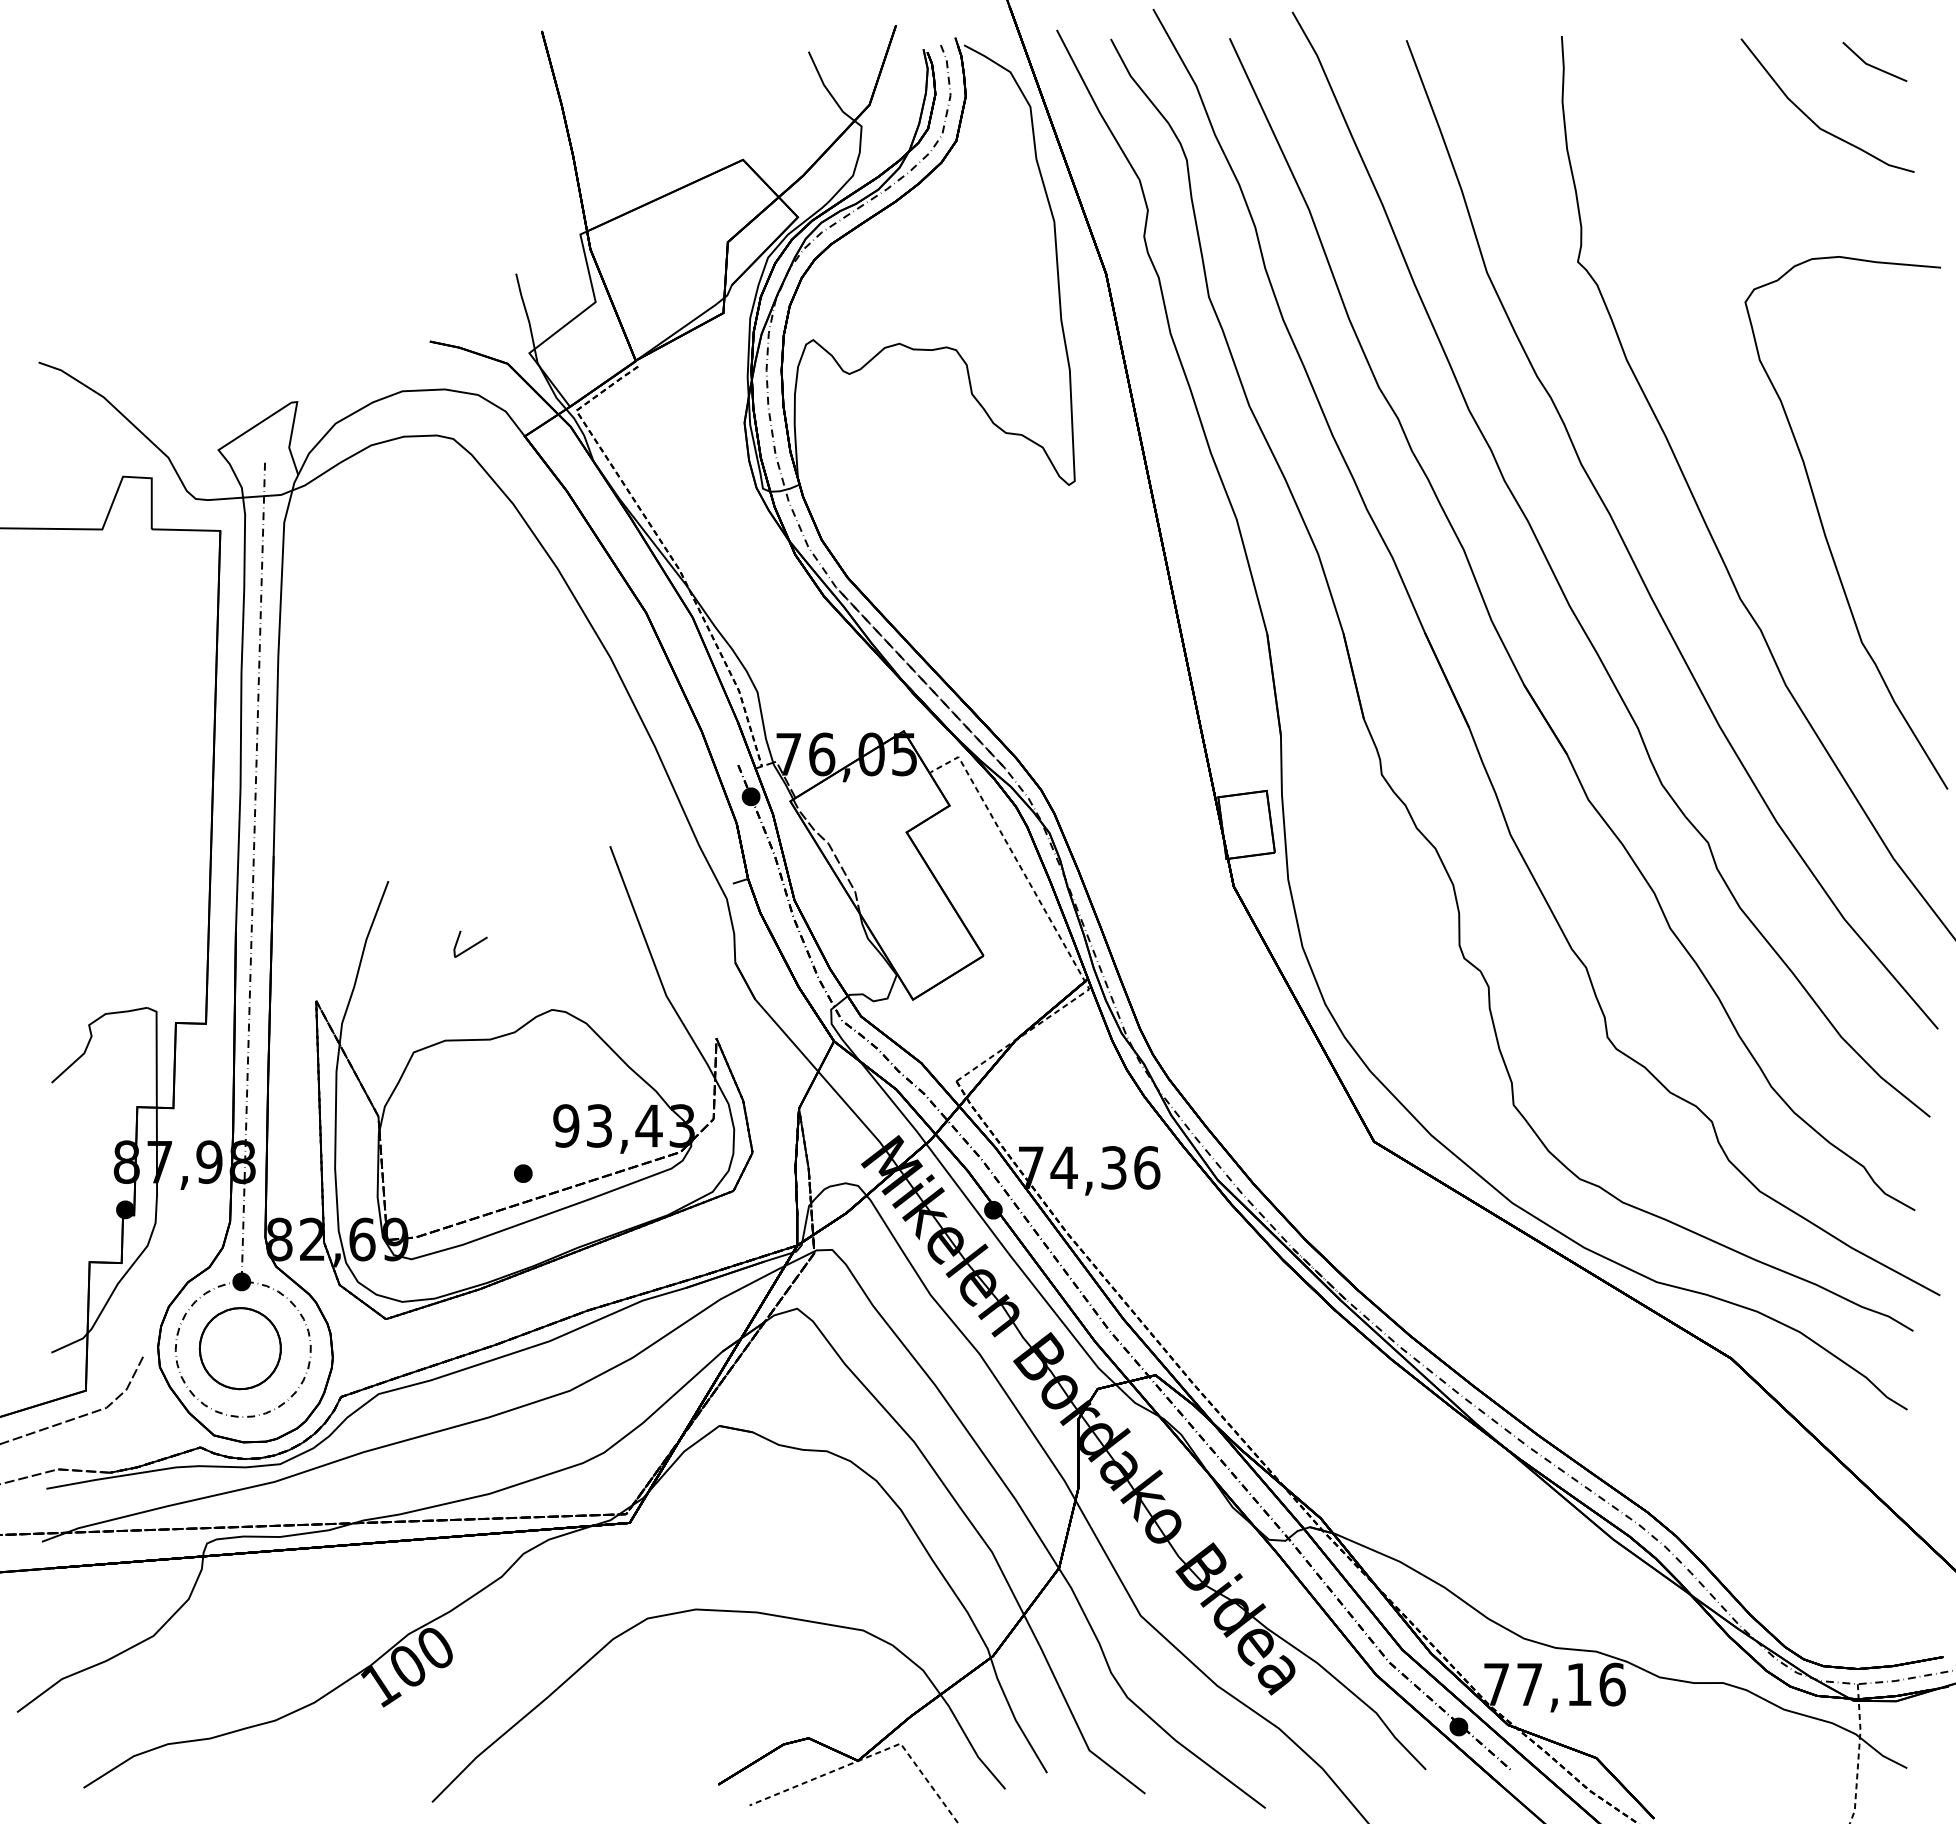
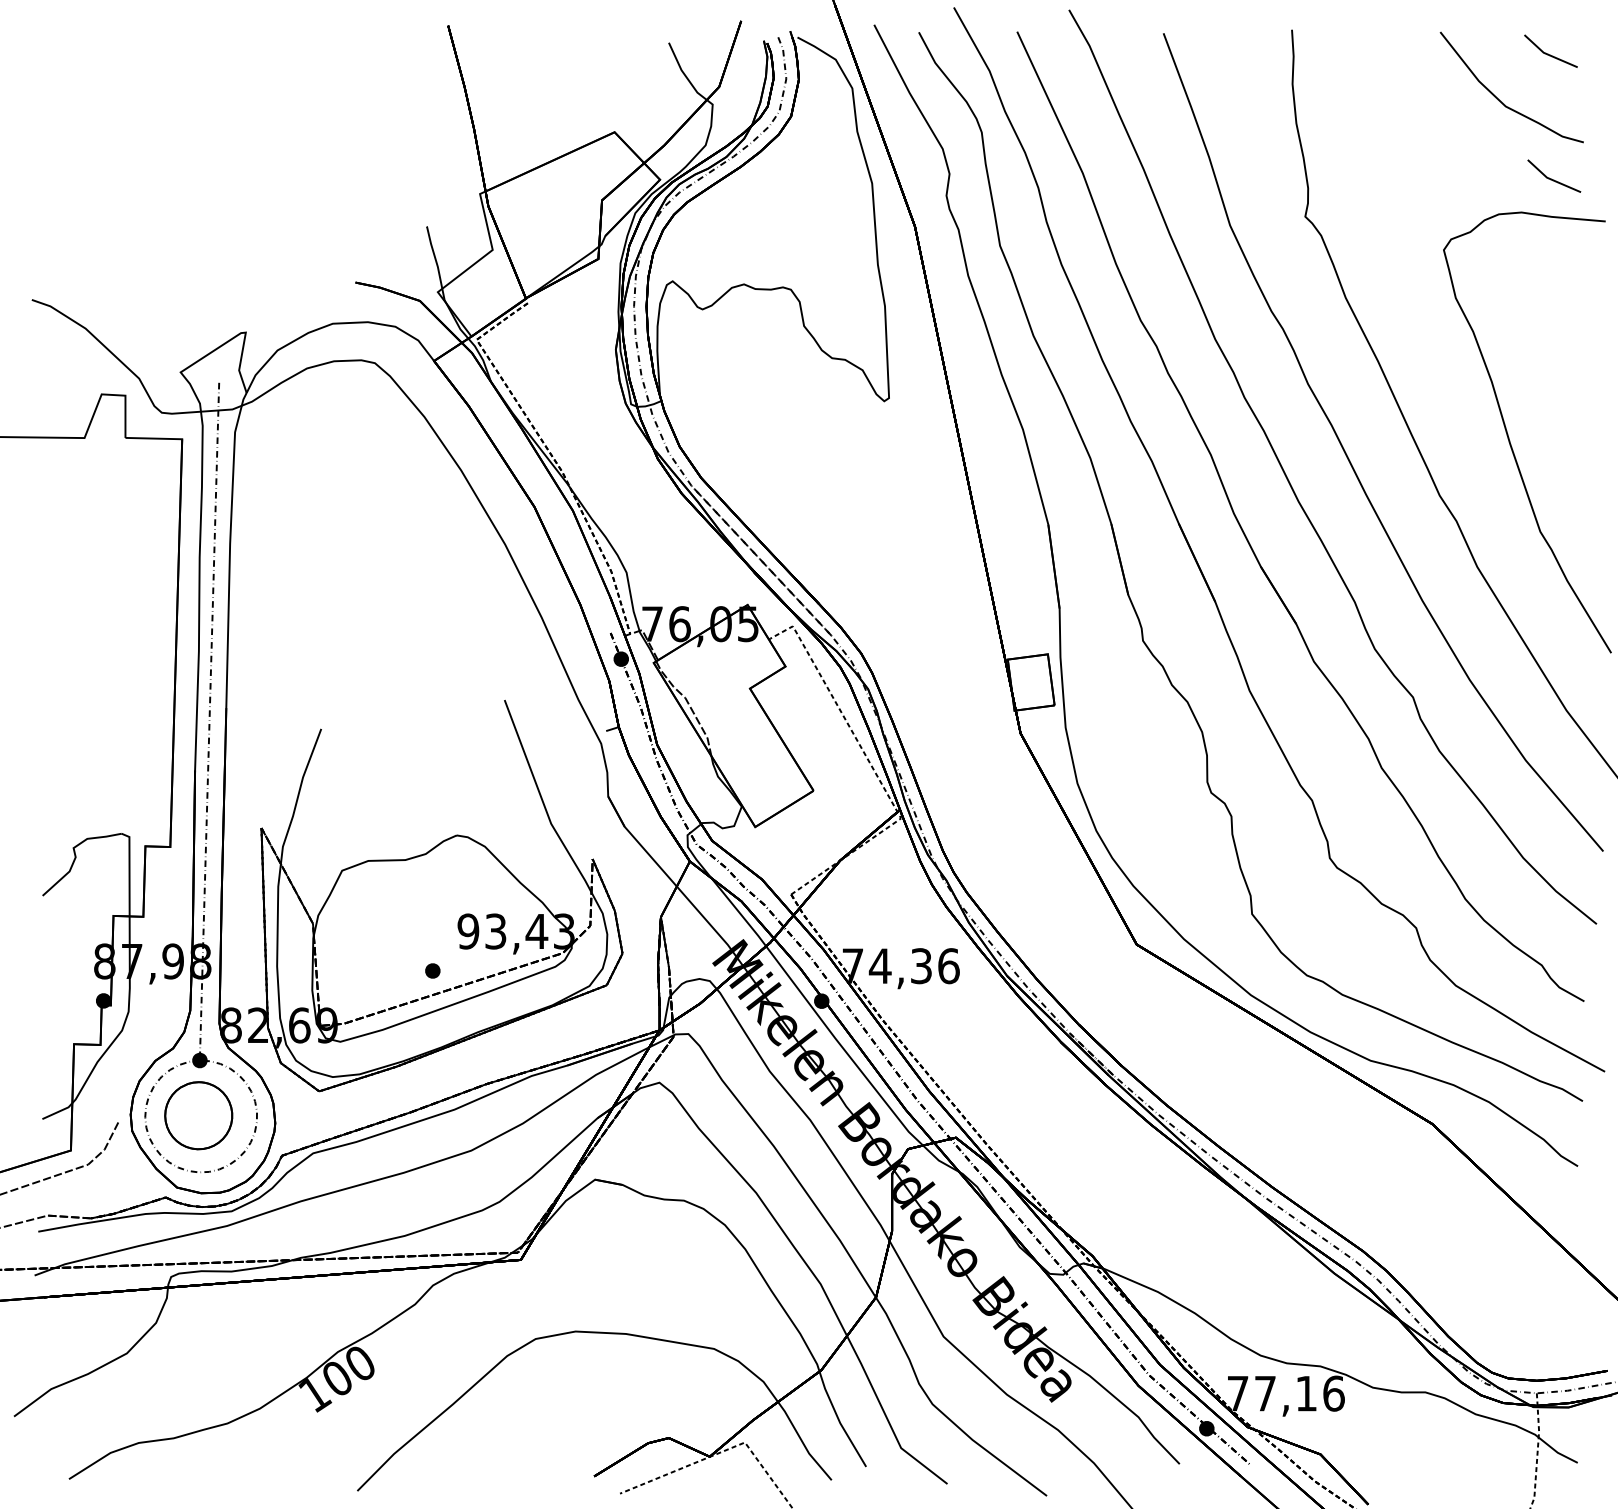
line: (1877, 216) -> (1553, 179), added
part: (470, 943) -> (389, 780), removed

